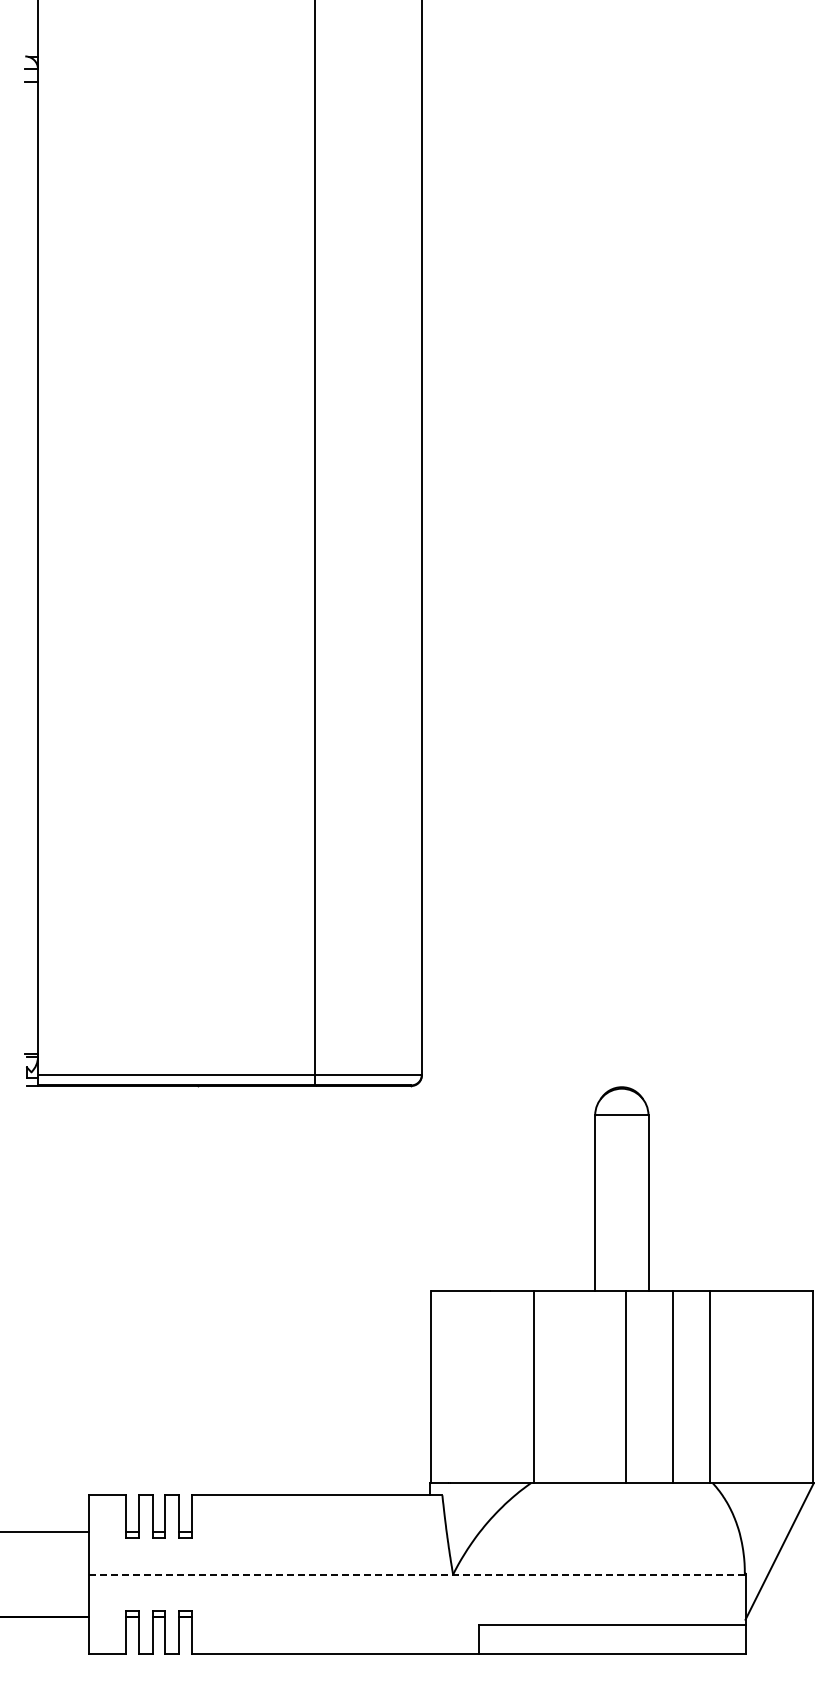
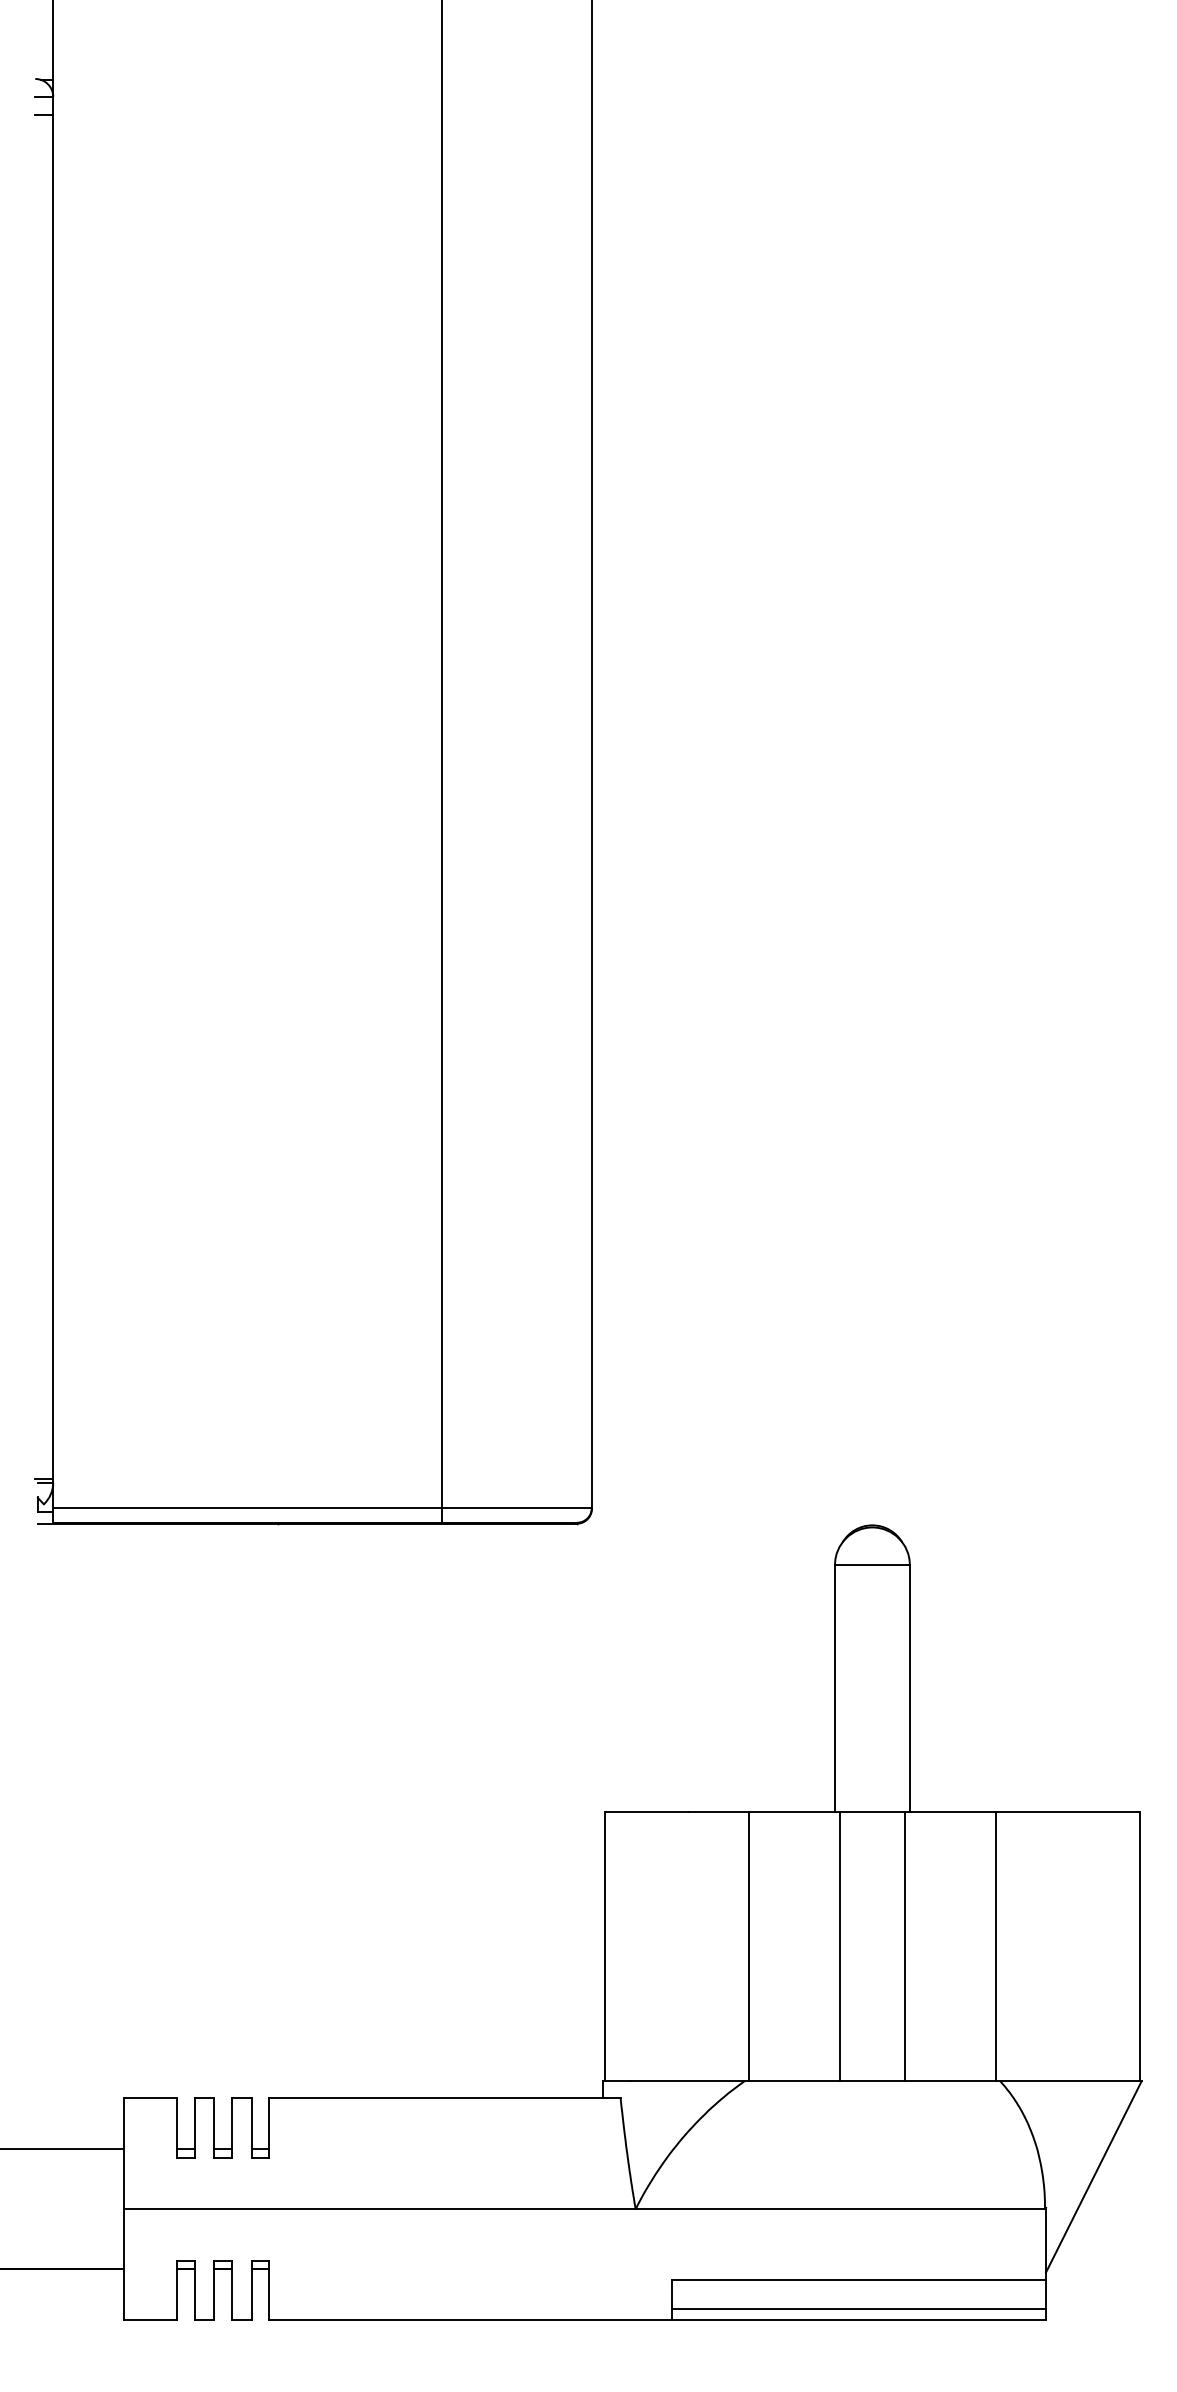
line: (626, 1387) -> (839, 1946), moved
line: (673, 1387) -> (905, 1946), moved
line: (417, 1574) -> (585, 2209), dashed -> solid
line: (611, 1645) -> (857, 2308), added

